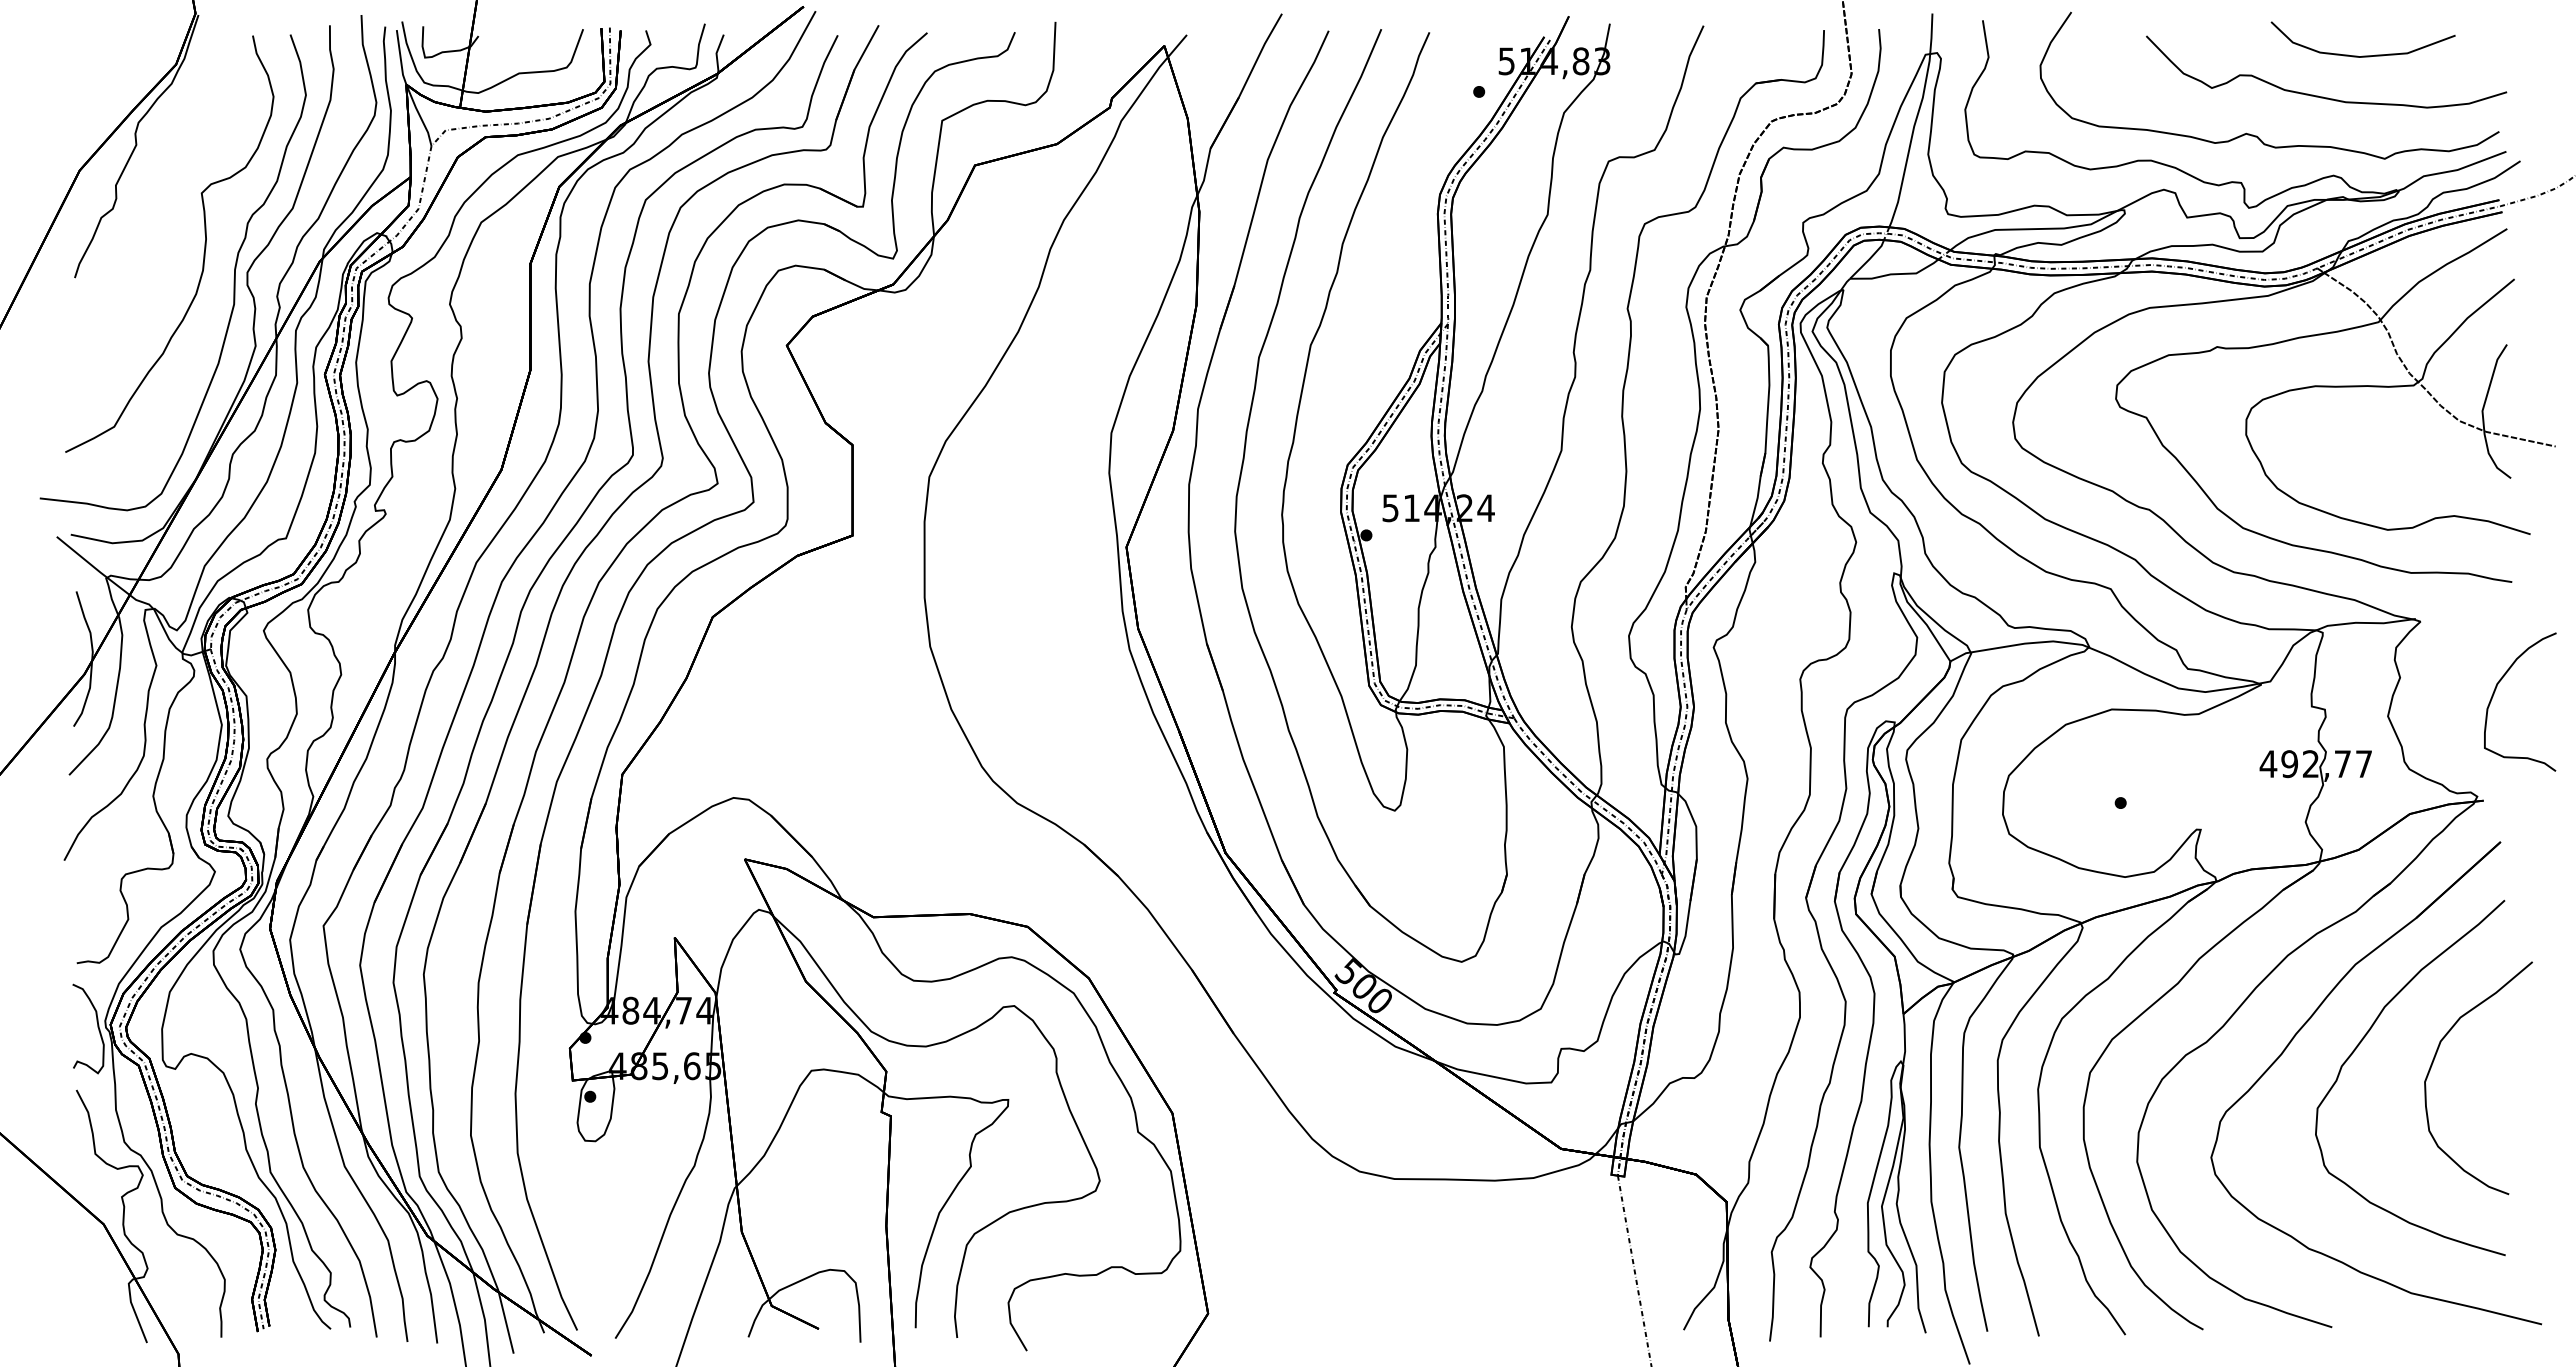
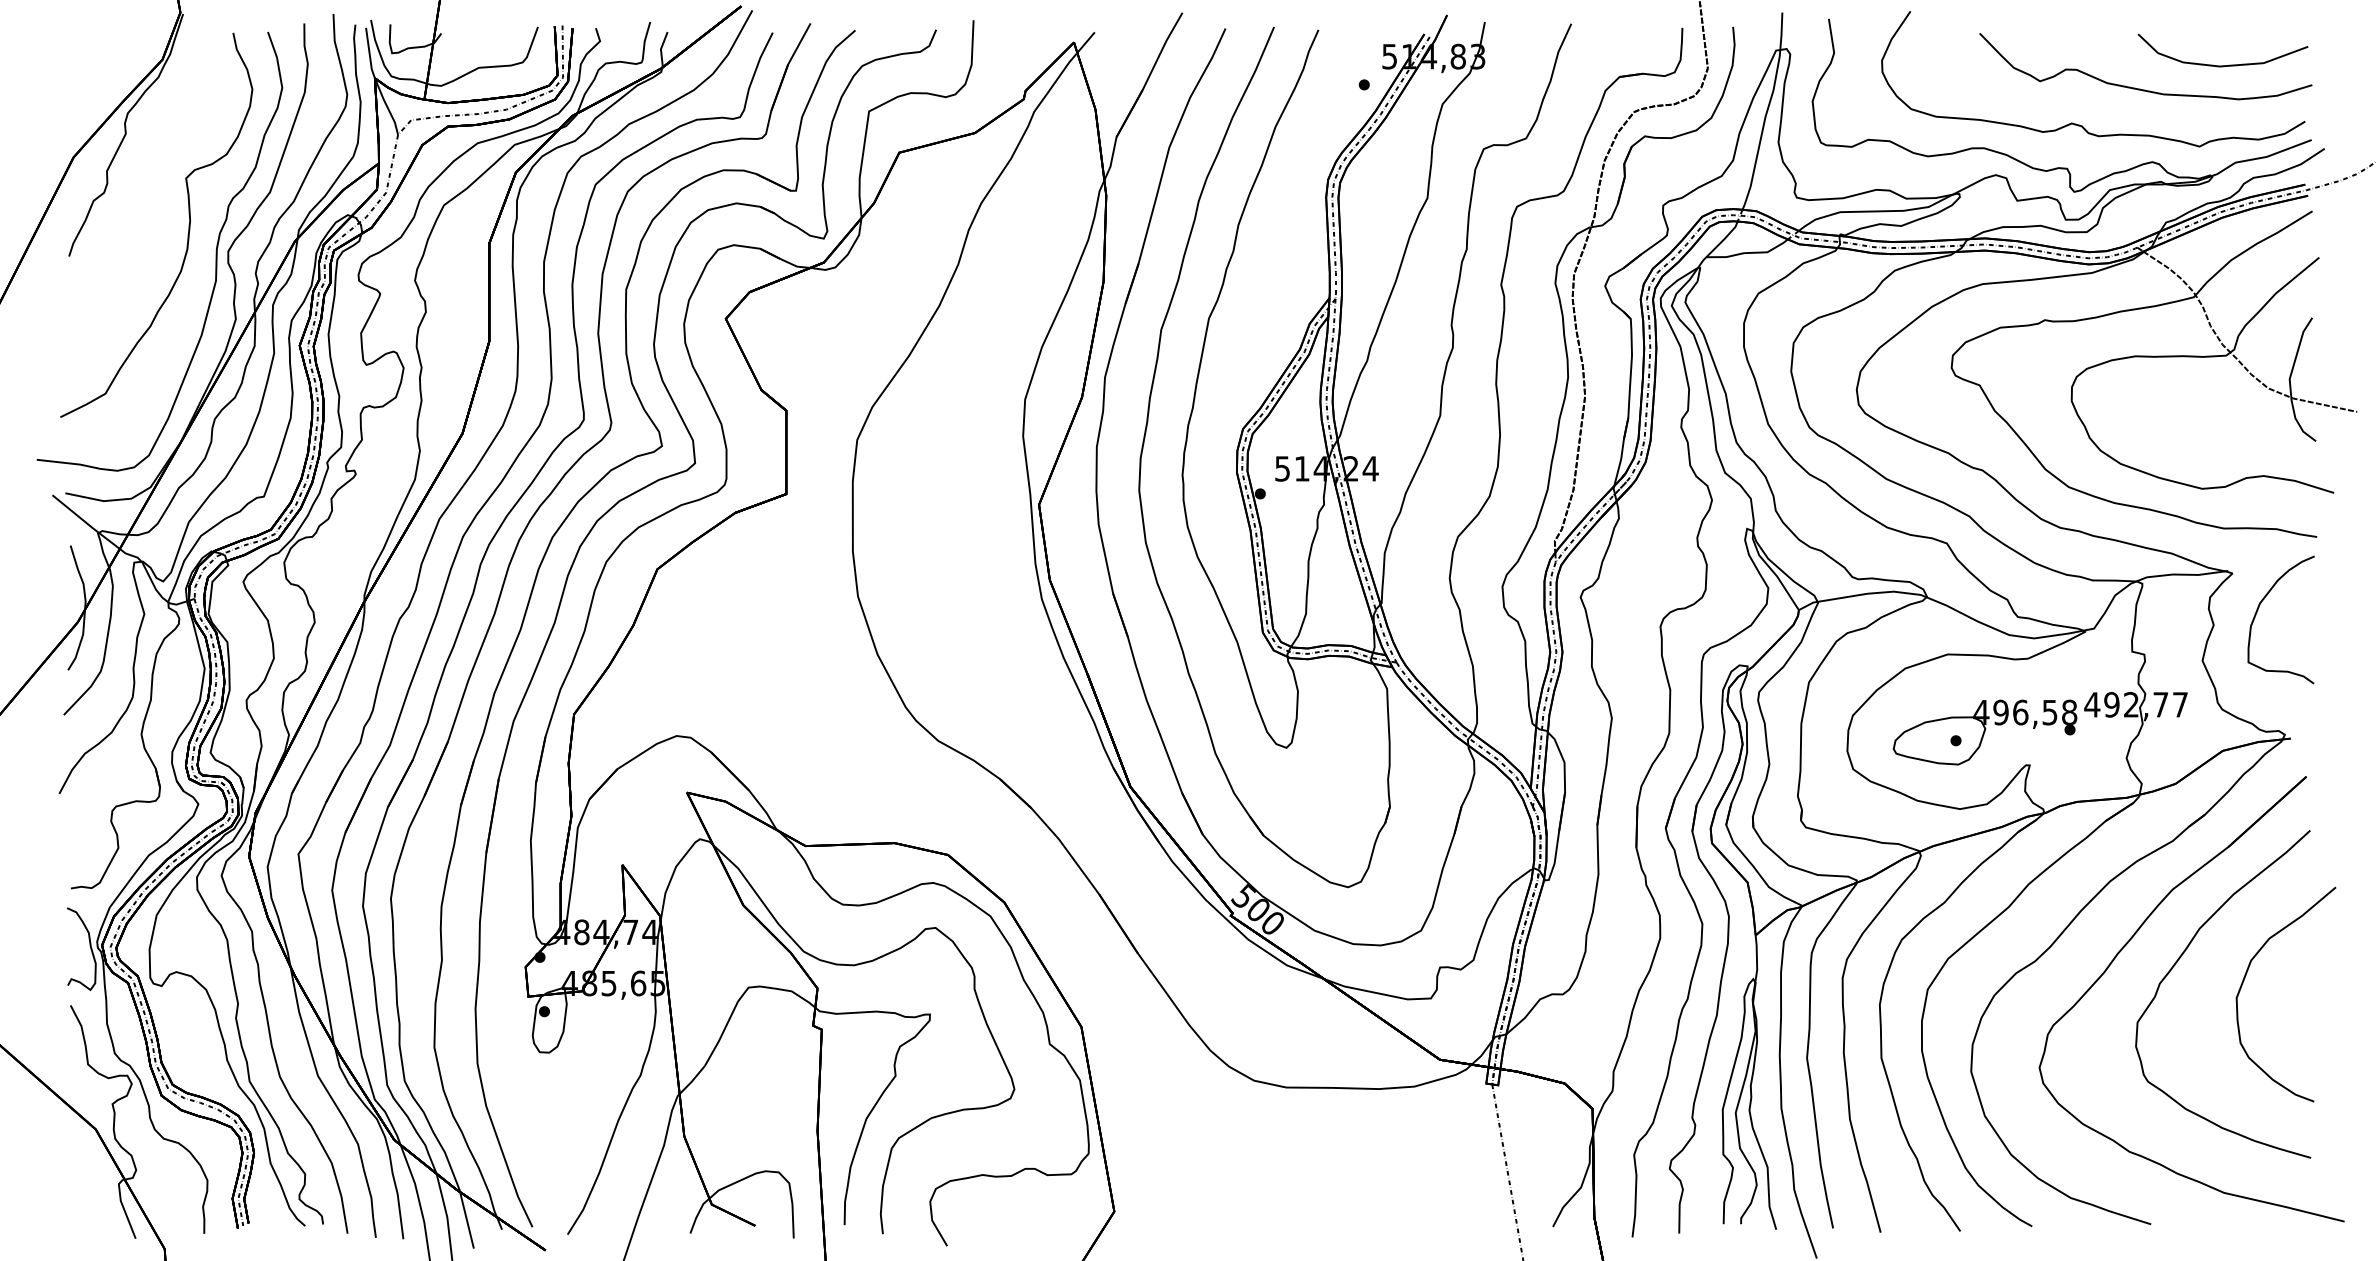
curve: (2362, 55) -> (2222, 65), moved
curve: (2496, 689) -> (2259, 608), moved
part: (2152, 793) -> (1985, 731), added

